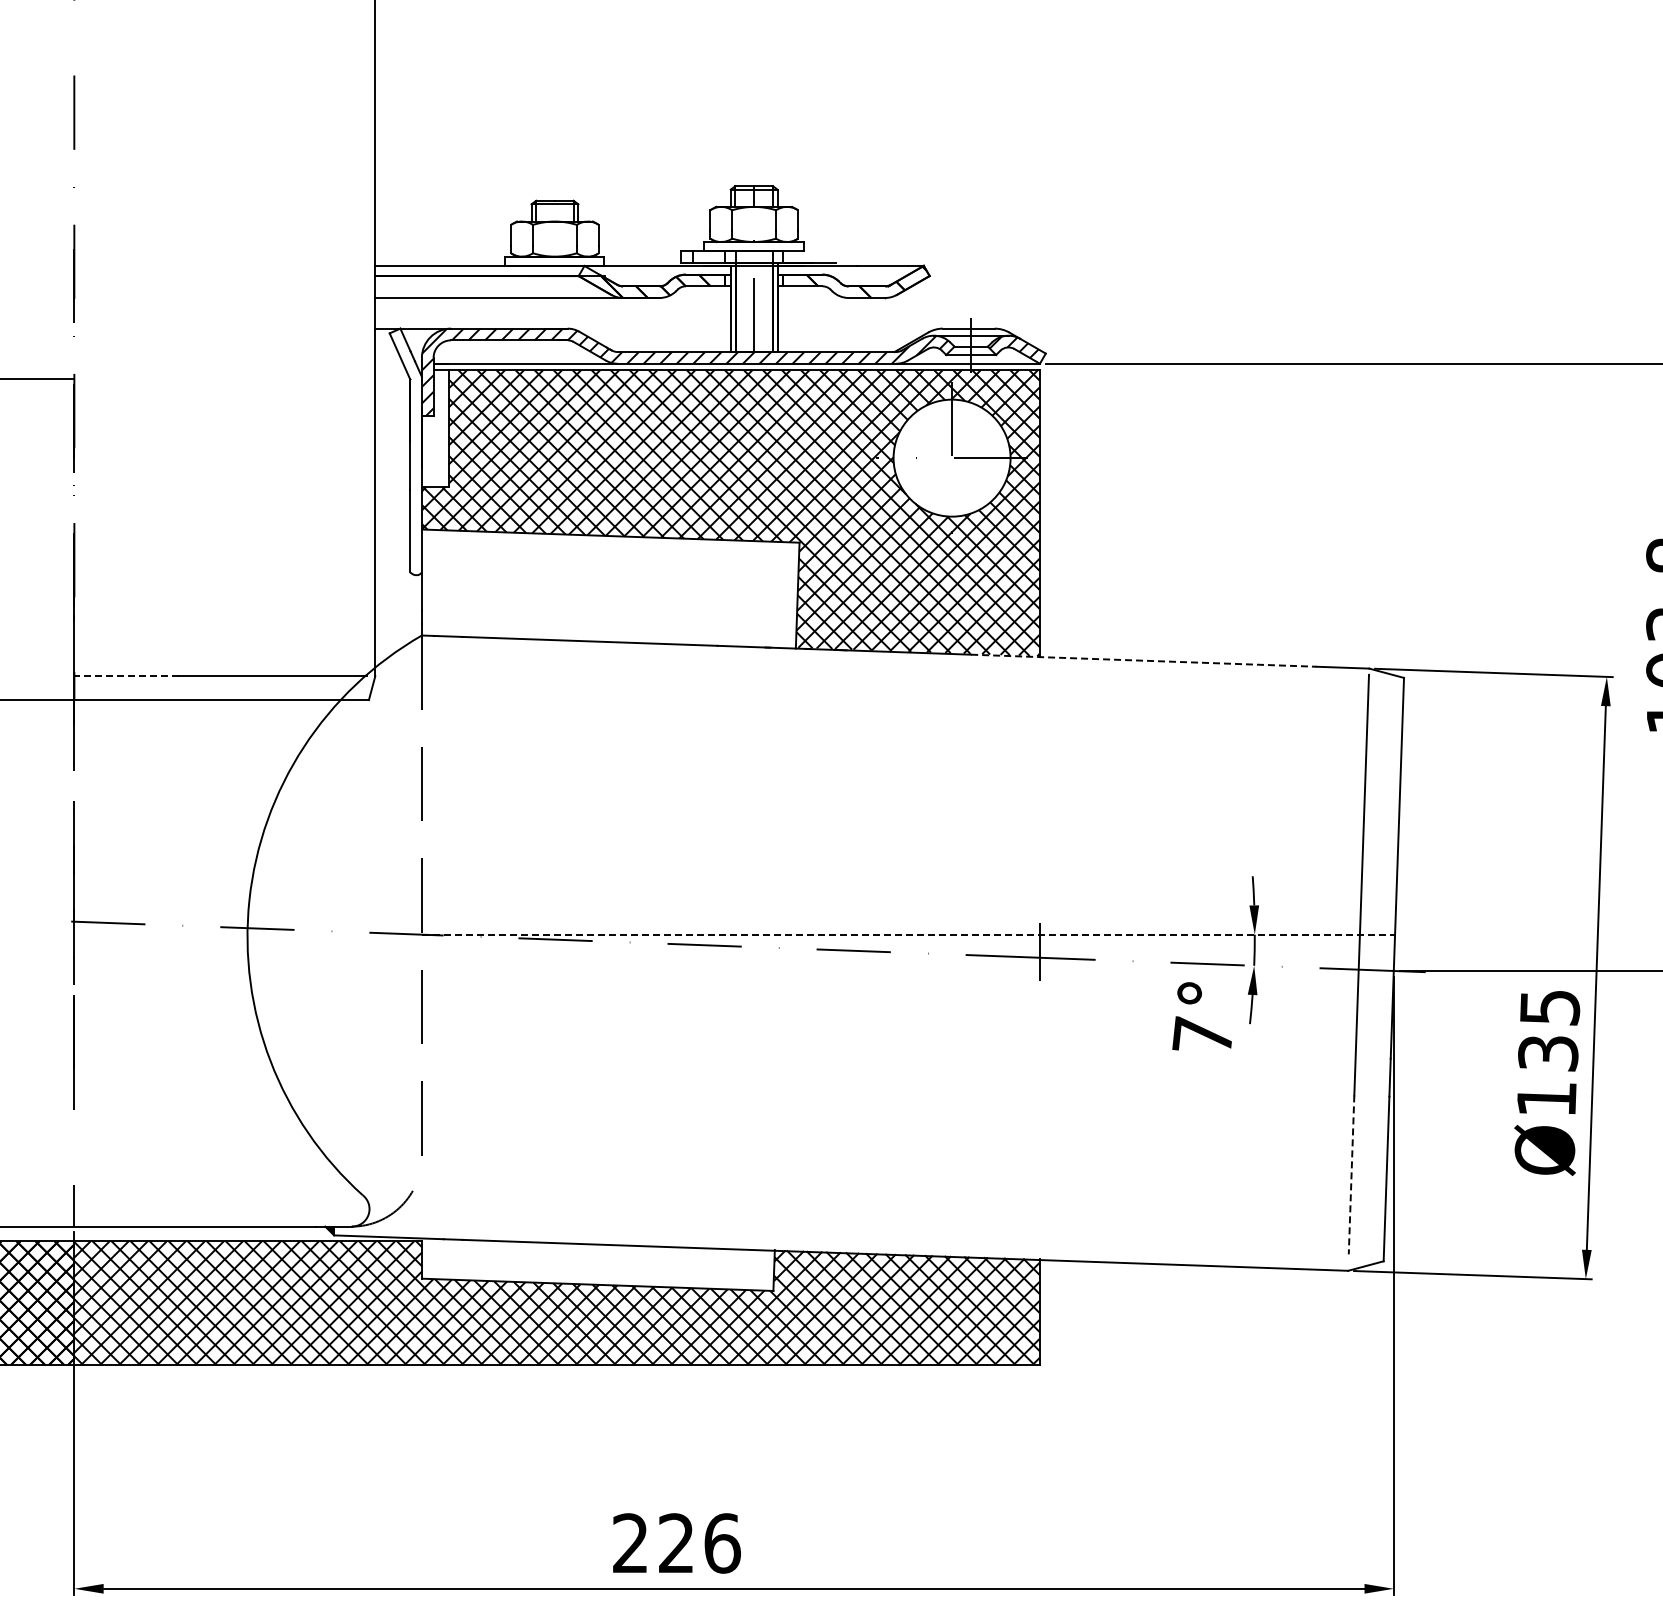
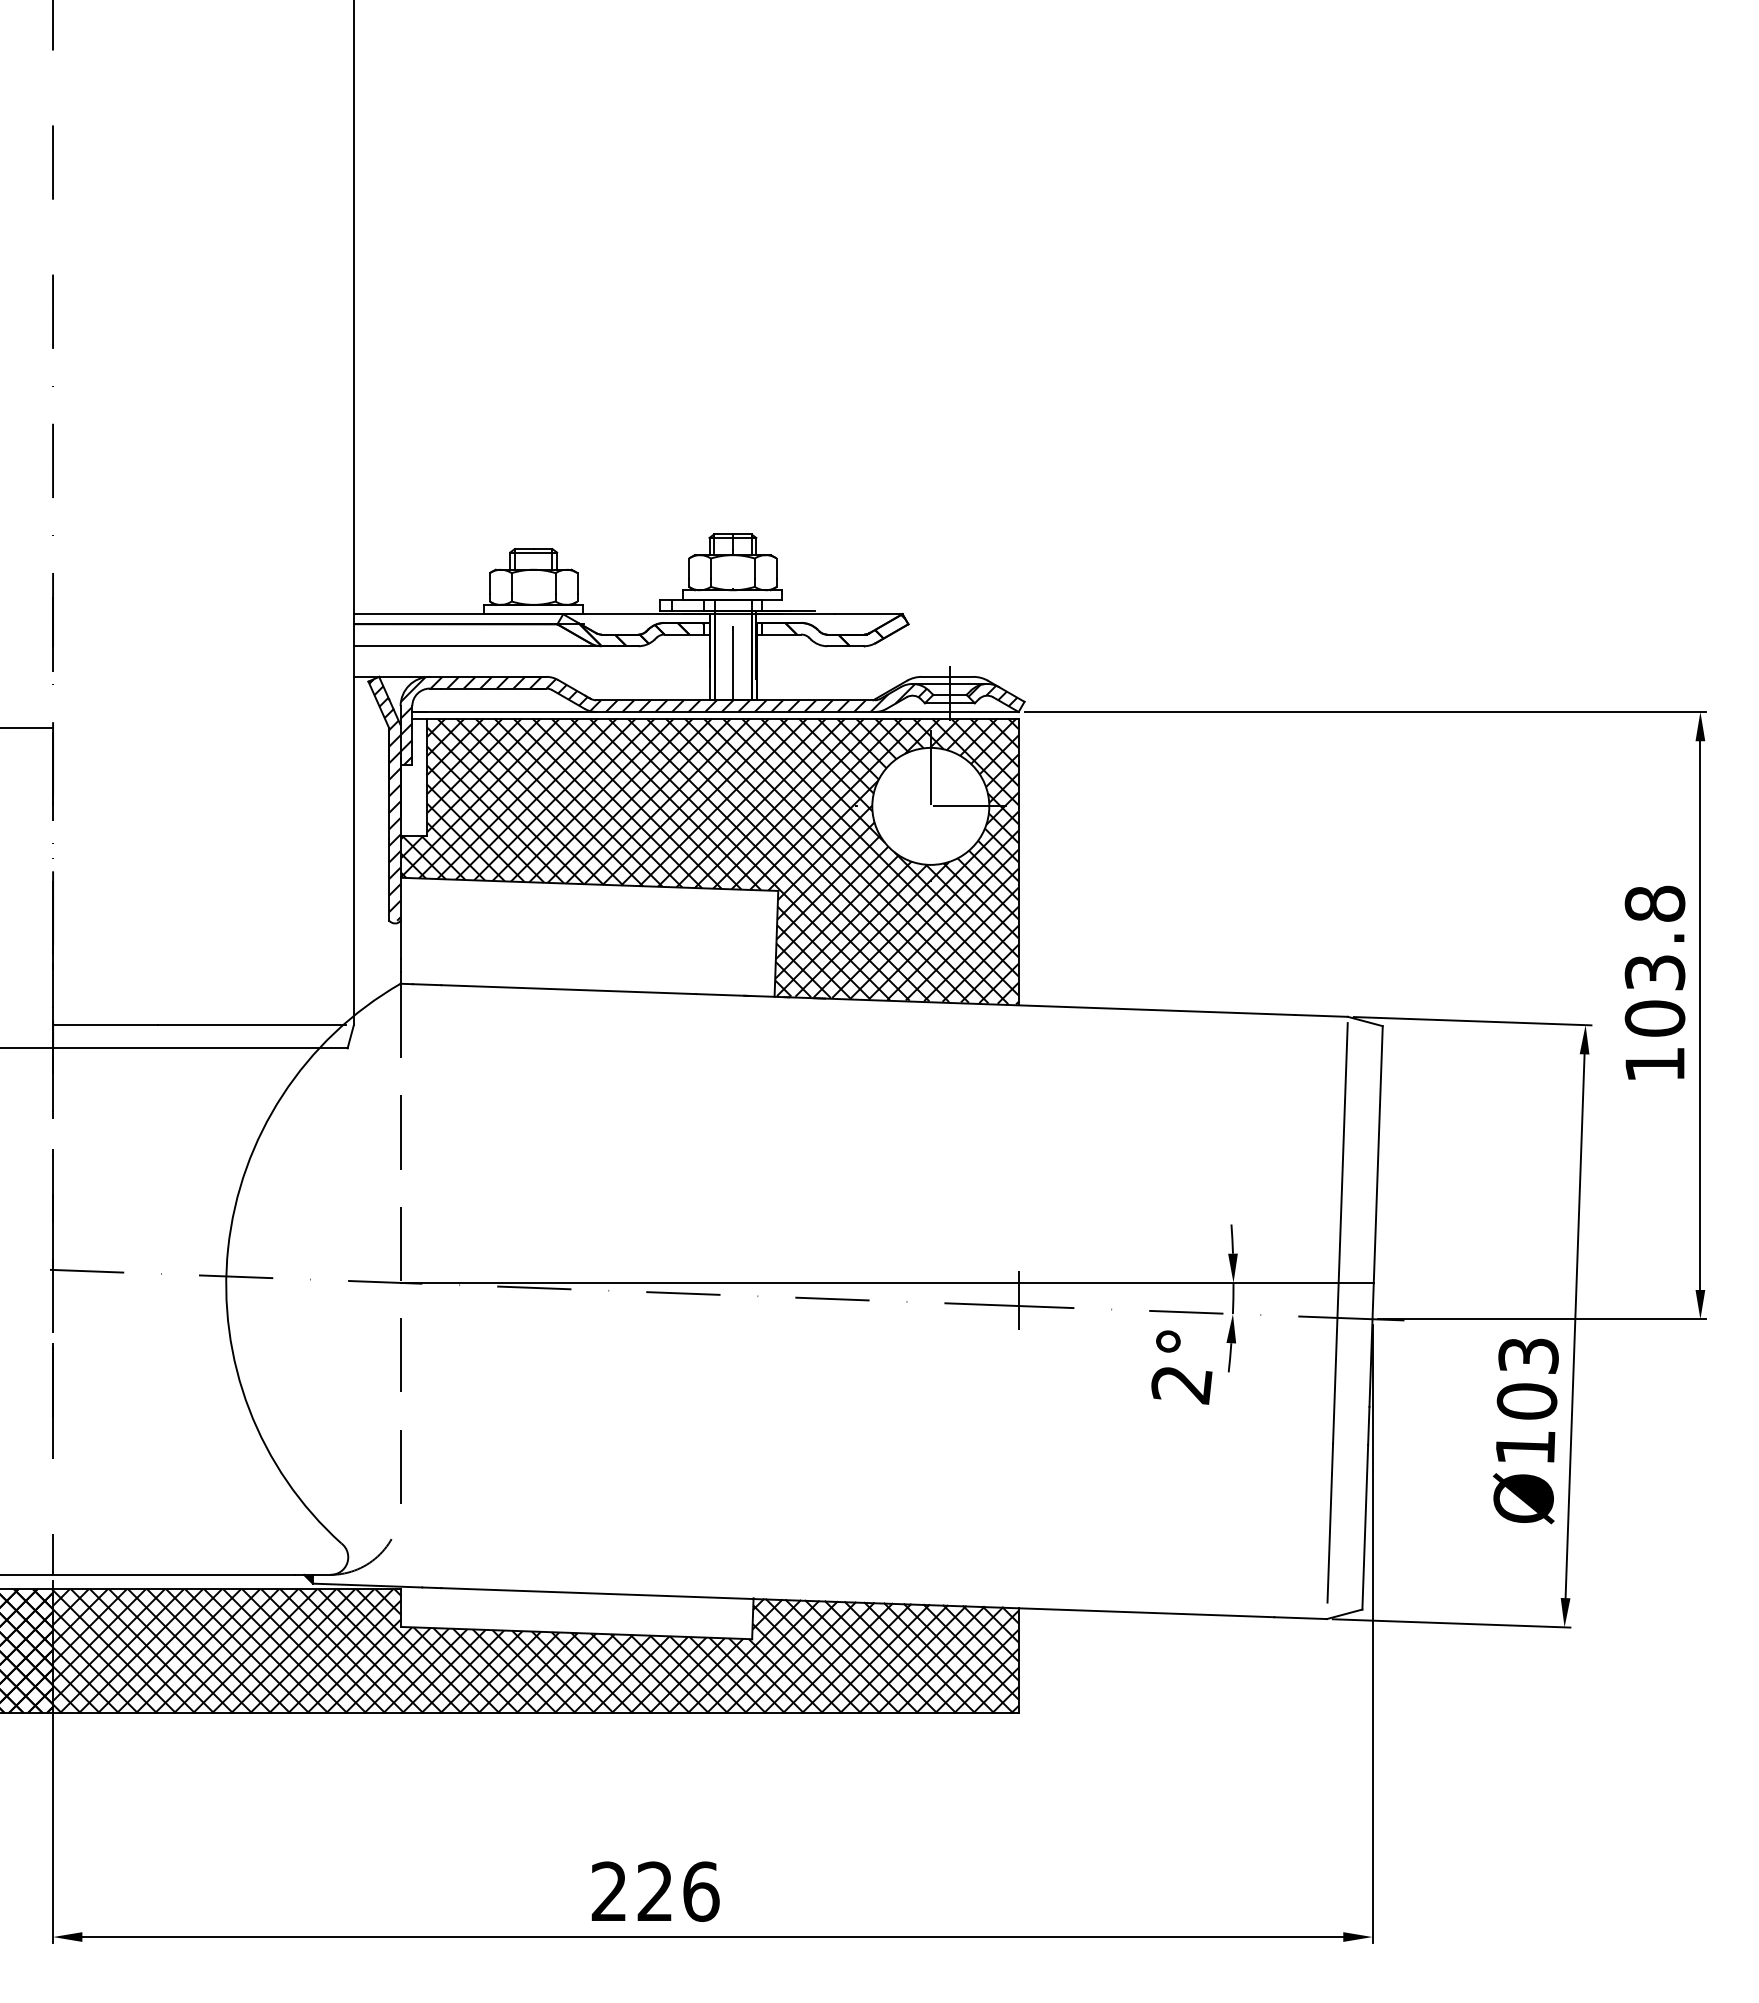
hatch: (405, 451) -> (384, 799), added
line: (1143, 660) -> (1122, 1008), dashed -> solid
line: (126, 676) -> (105, 1024), dashed -> solid
line: (908, 934) -> (887, 1282), dashed -> solid
text: (1548, 1030) -> (1527, 1378), Ø135 -> Ø103
text: (1202, 1036) -> (1181, 1384), 7° -> 2°
line: (1351, 1175) -> (1330, 1523), dashed -> solid

